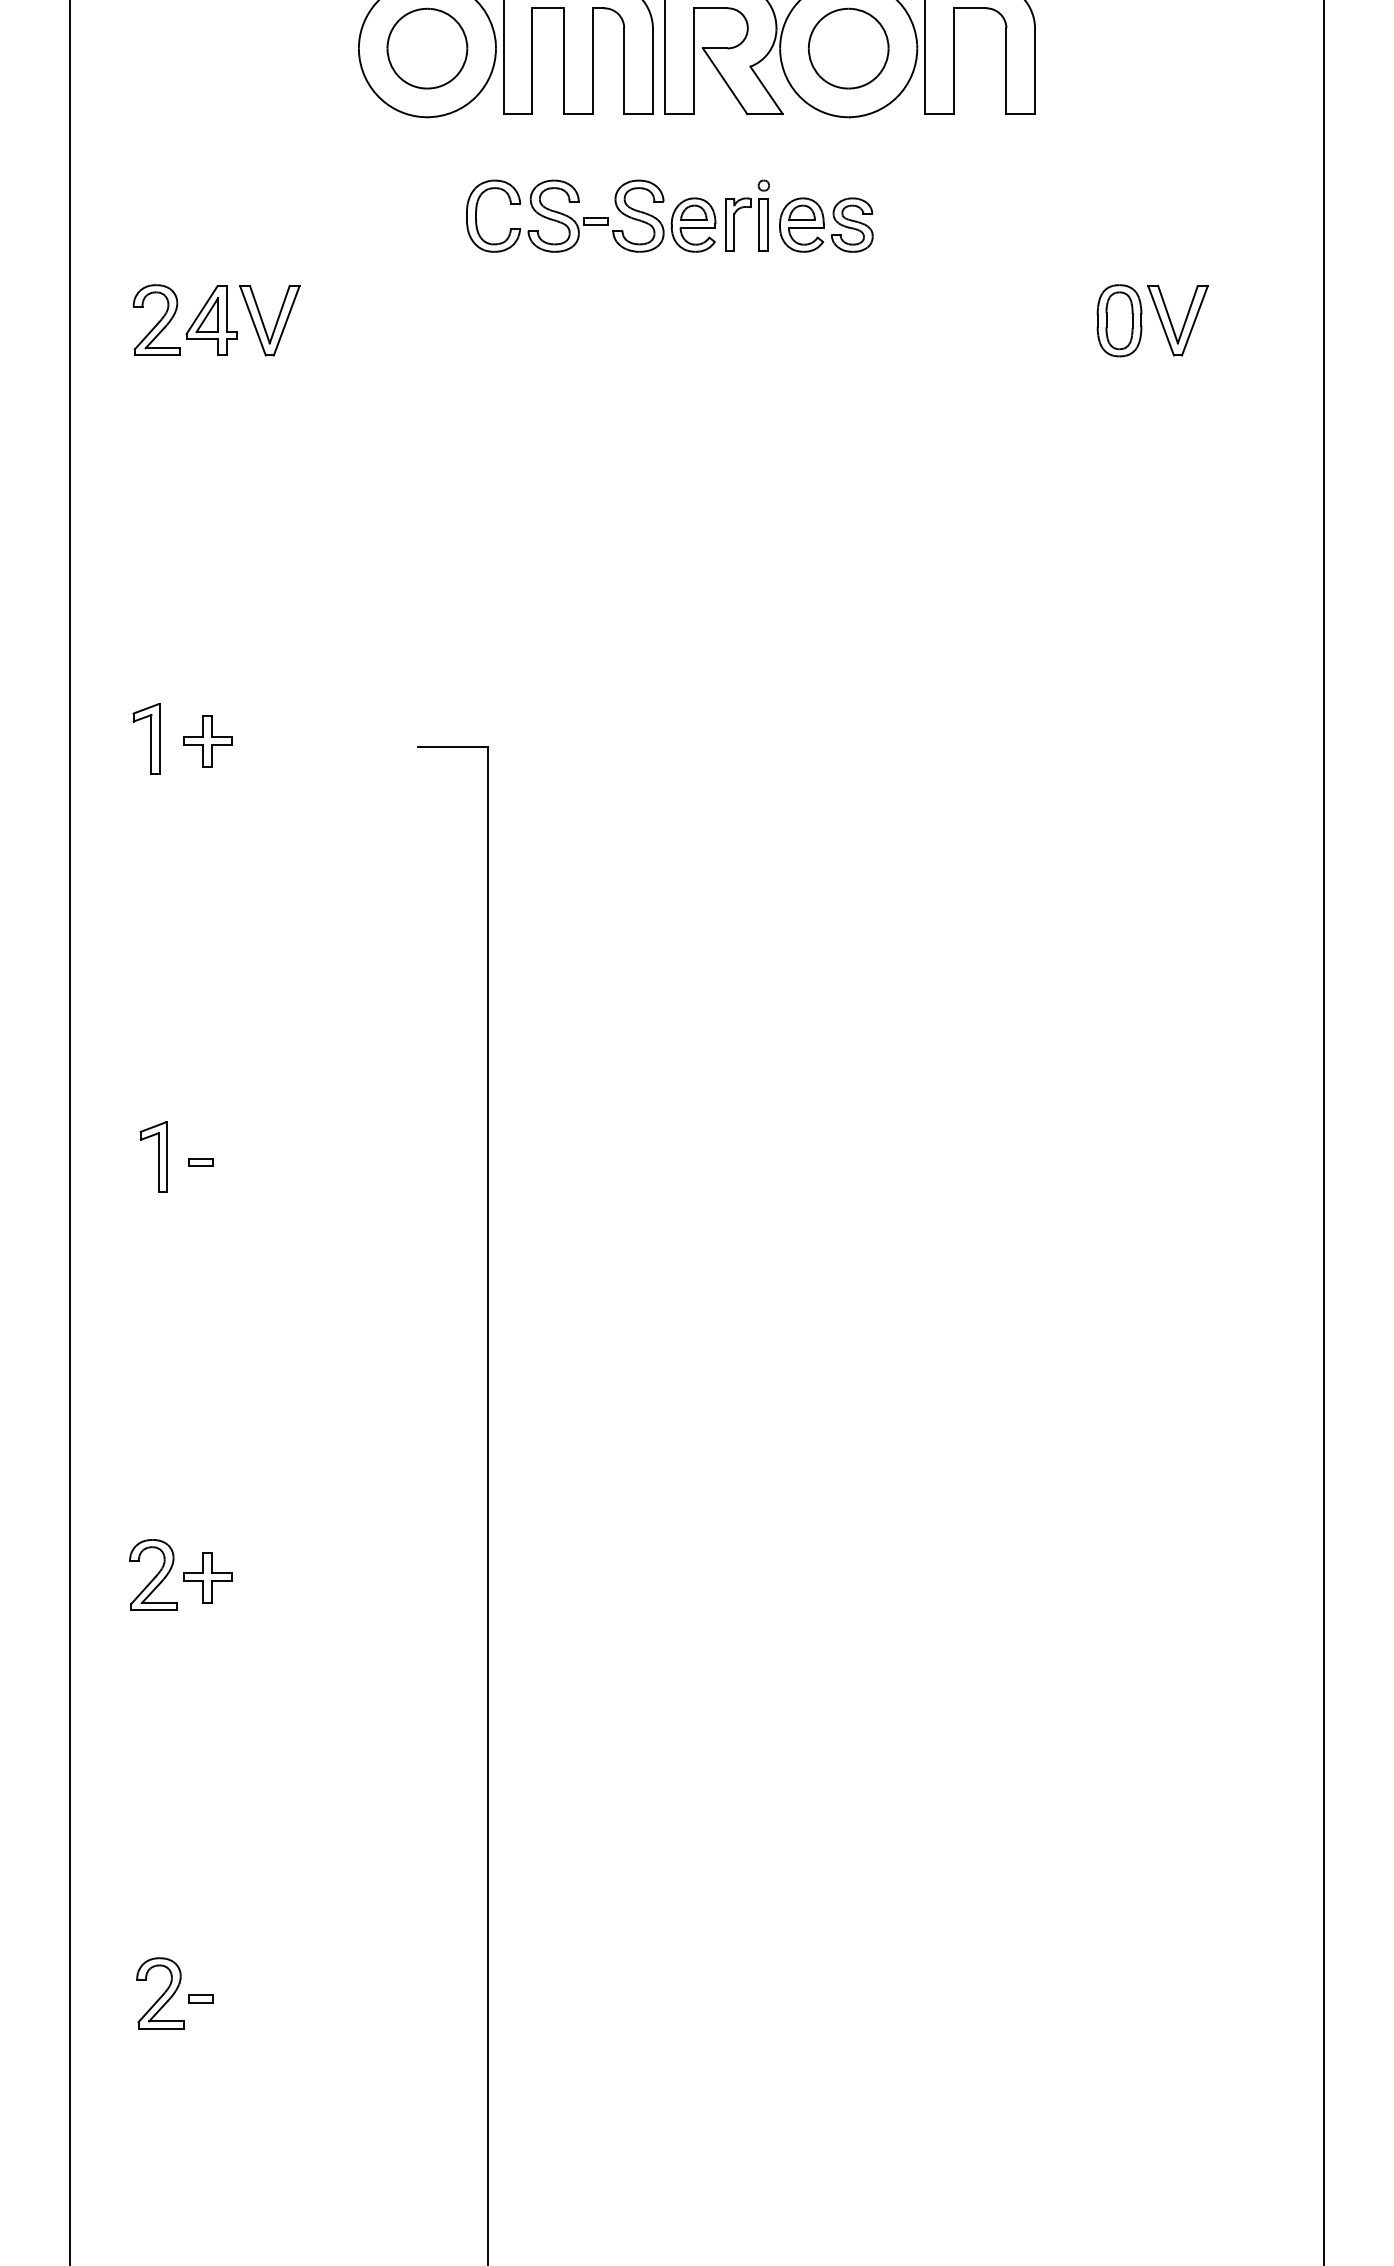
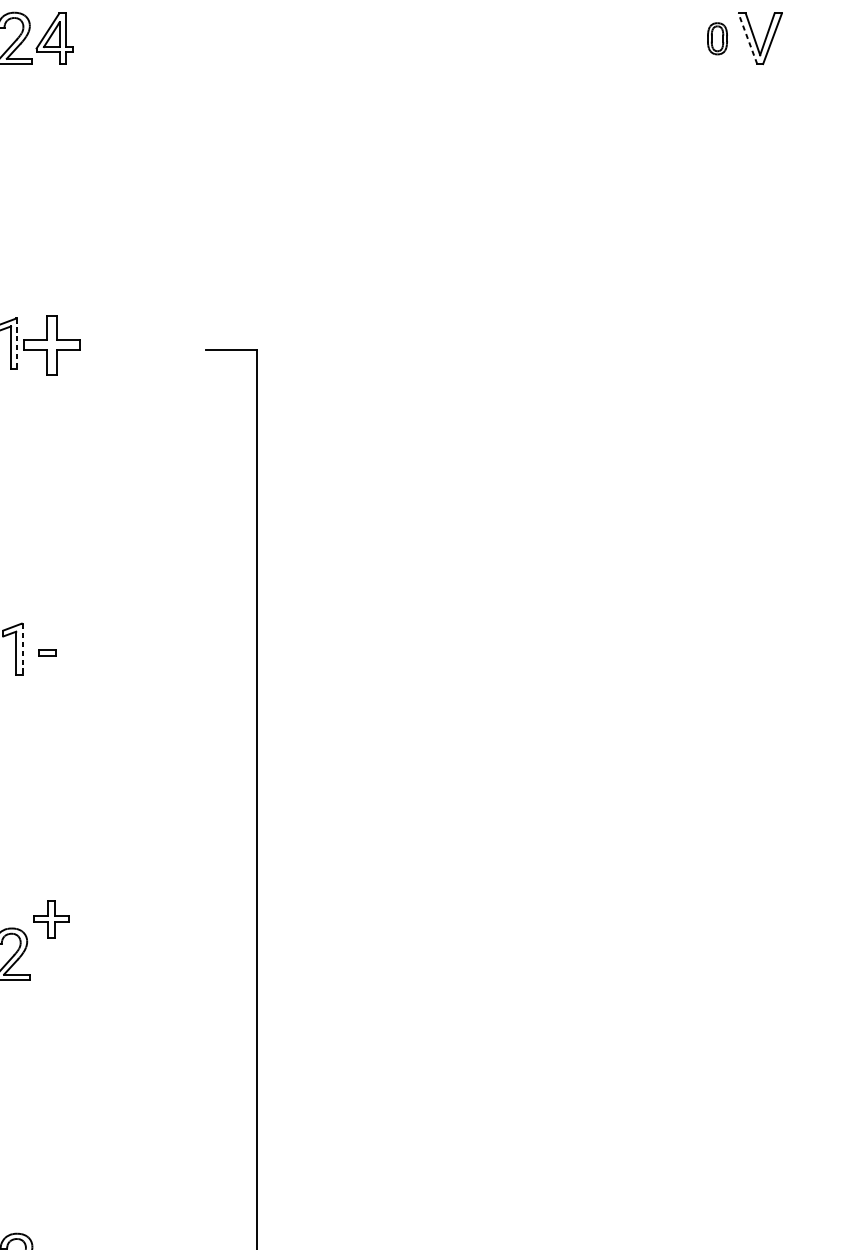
part: (1119, 320) -> (717, 38), size x0.6
line: (1161, 320) -> (748, 38), solid -> dashed
part: (263, 321) -> (92, 39), removed
line: (160, 738) -> (17, 343), solid -> dashed
part: (207, 741) -> (51, 345), size x1.6
line: (167, 1157) -> (22, 649), solid -> dashed
part: (207, 1577) -> (51, 919), moved

